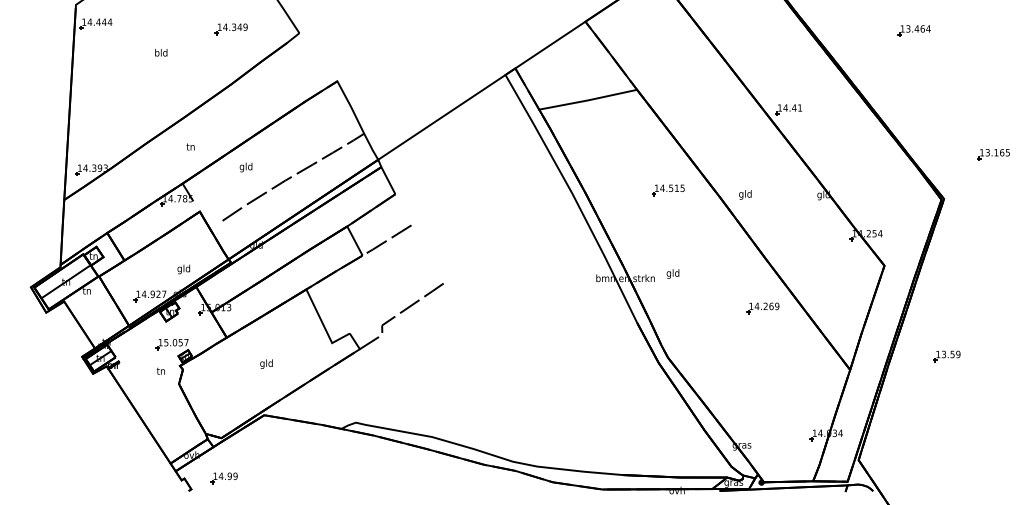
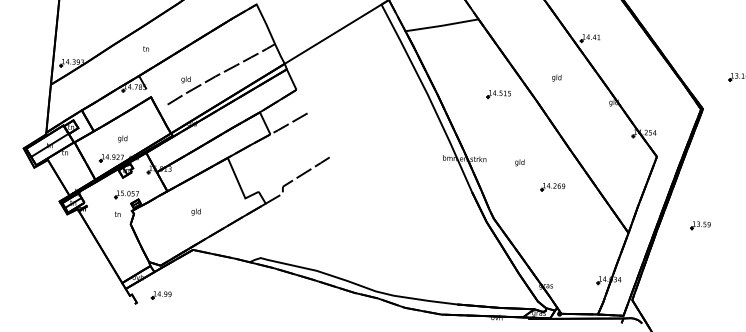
text: (245, 167) -> (185, 79), moved
text: (745, 194) -> (556, 77), moved
text: (183, 269) -> (122, 139), moved
text: (672, 273) -> (519, 162), moved
part: (762, 308) -> (552, 187), moved

